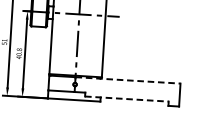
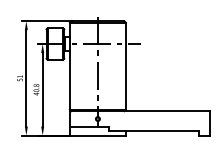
line: (128, 80) -> (154, 111), dashed -> solid
line: (126, 99) -> (153, 131), dashed -> solid

